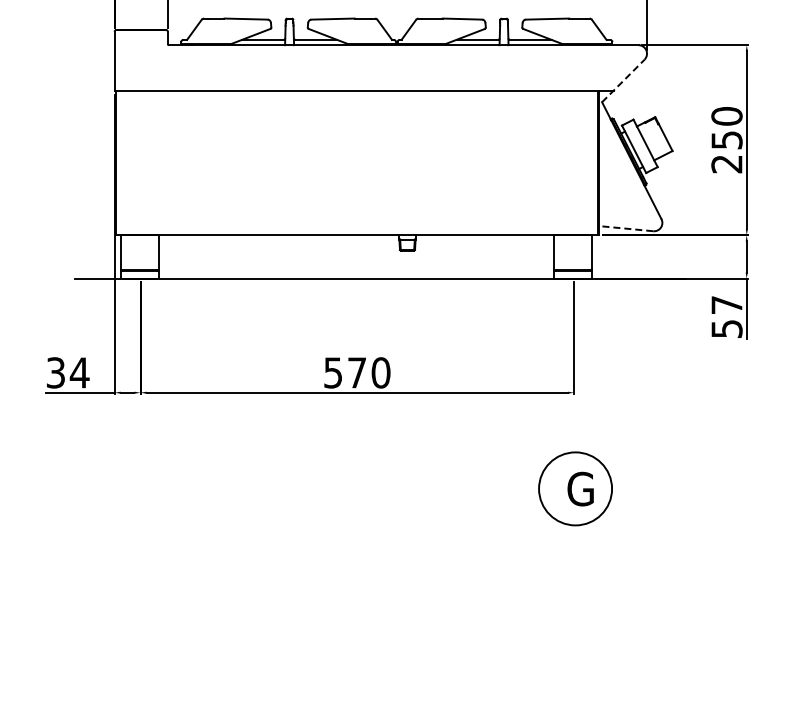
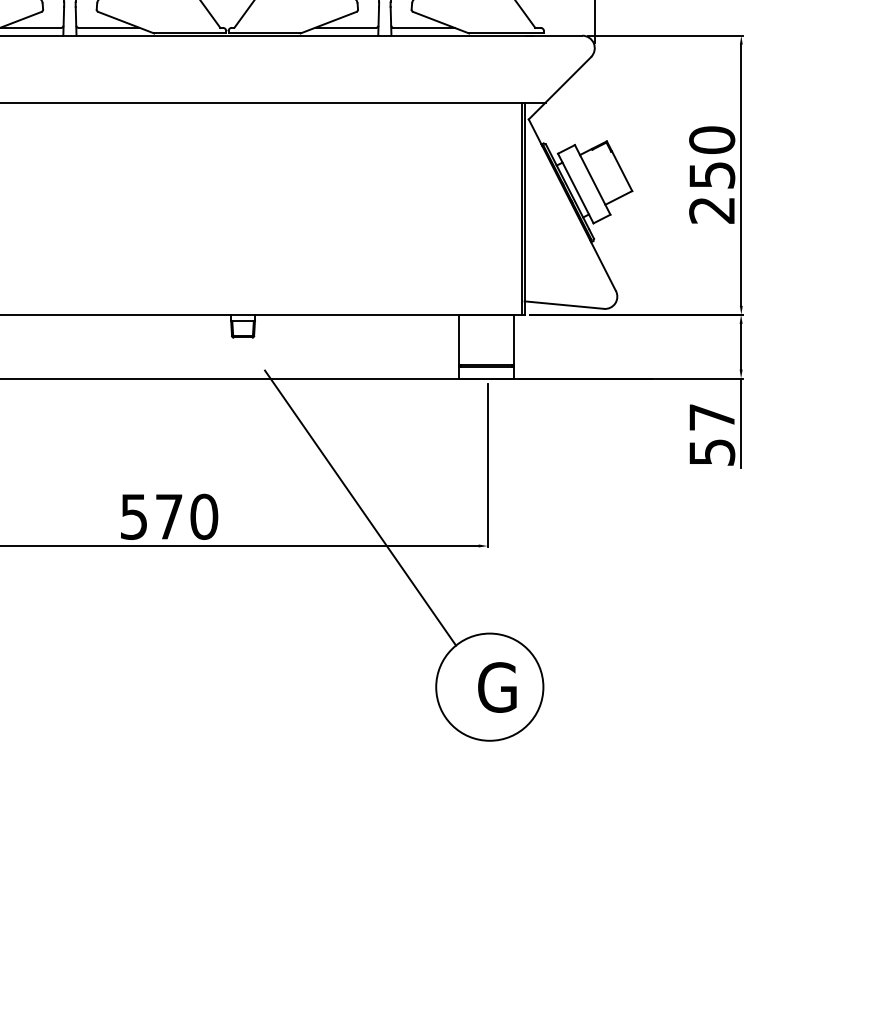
line: (623, 80) -> (560, 87), dashed -> solid
line: (625, 228) -> (563, 304), dashed -> solid
line: (487, 366) -> (360, 507), added

